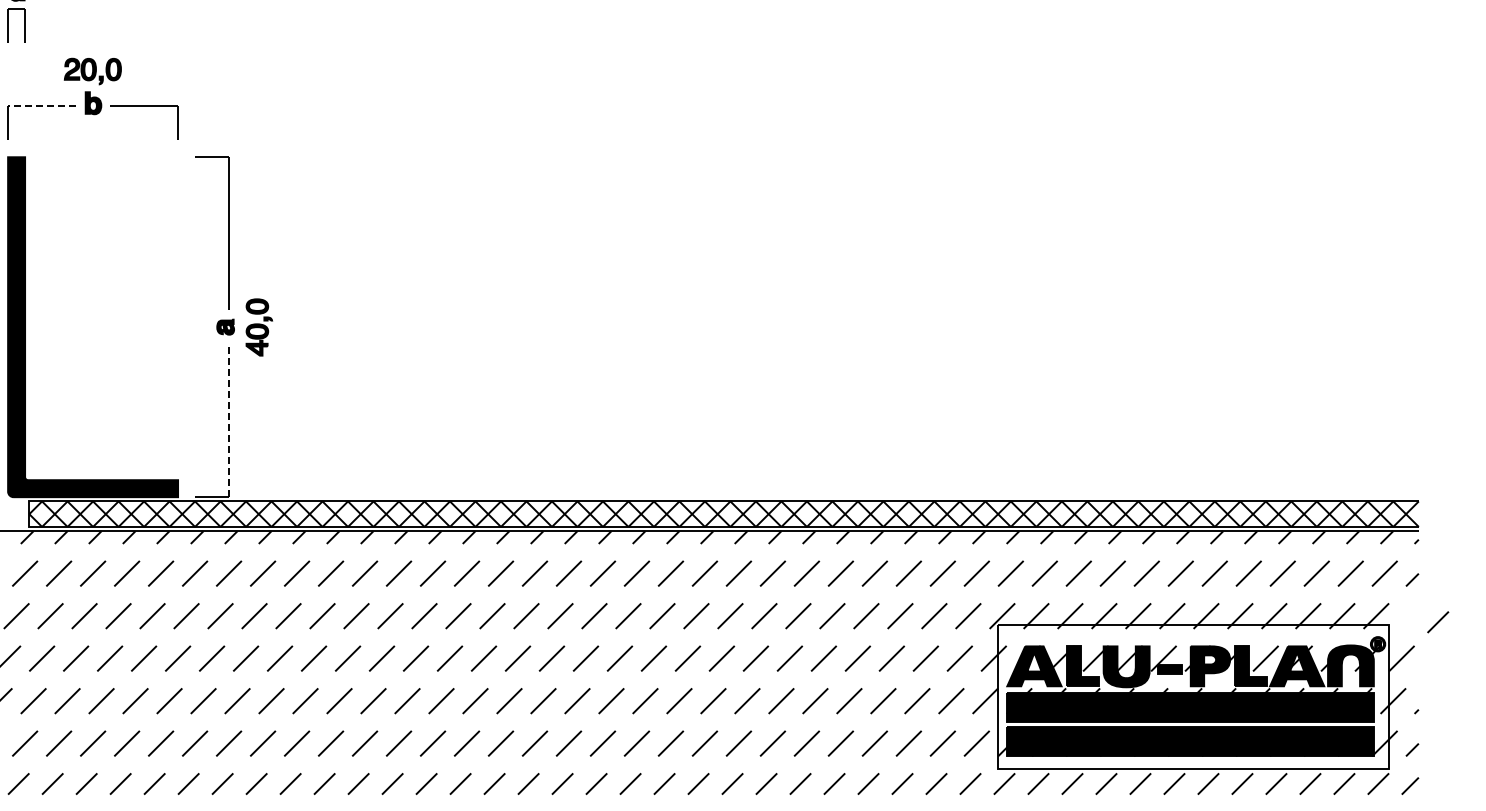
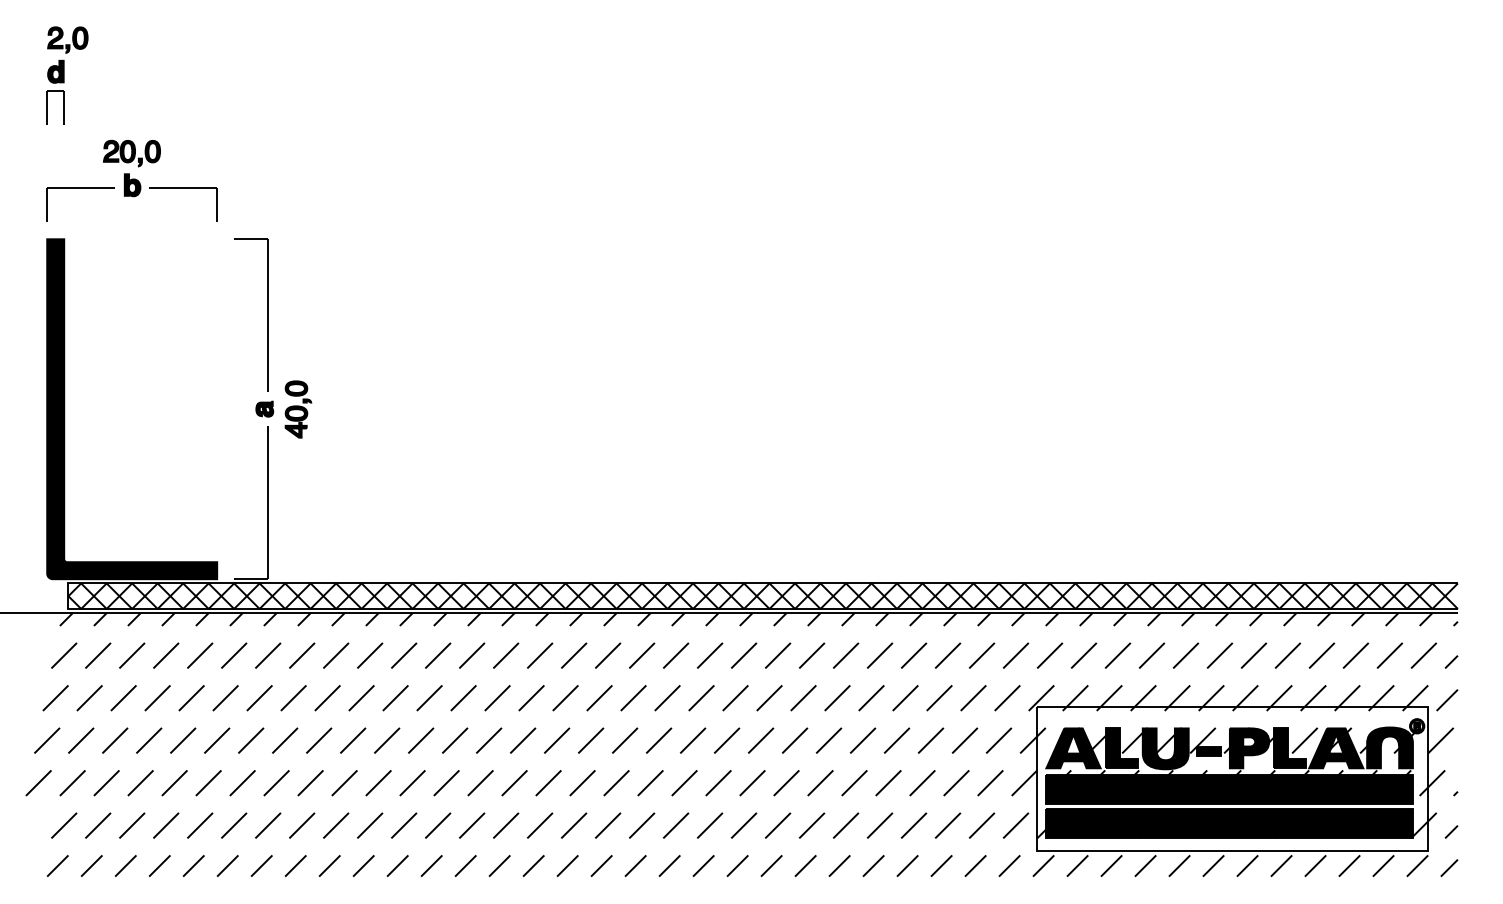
line: (42, 106) -> (81, 188), dashed -> solid
line: (229, 420) -> (268, 502), dashed -> solid
line: (1438, 622) -> (1447, 700), moved

